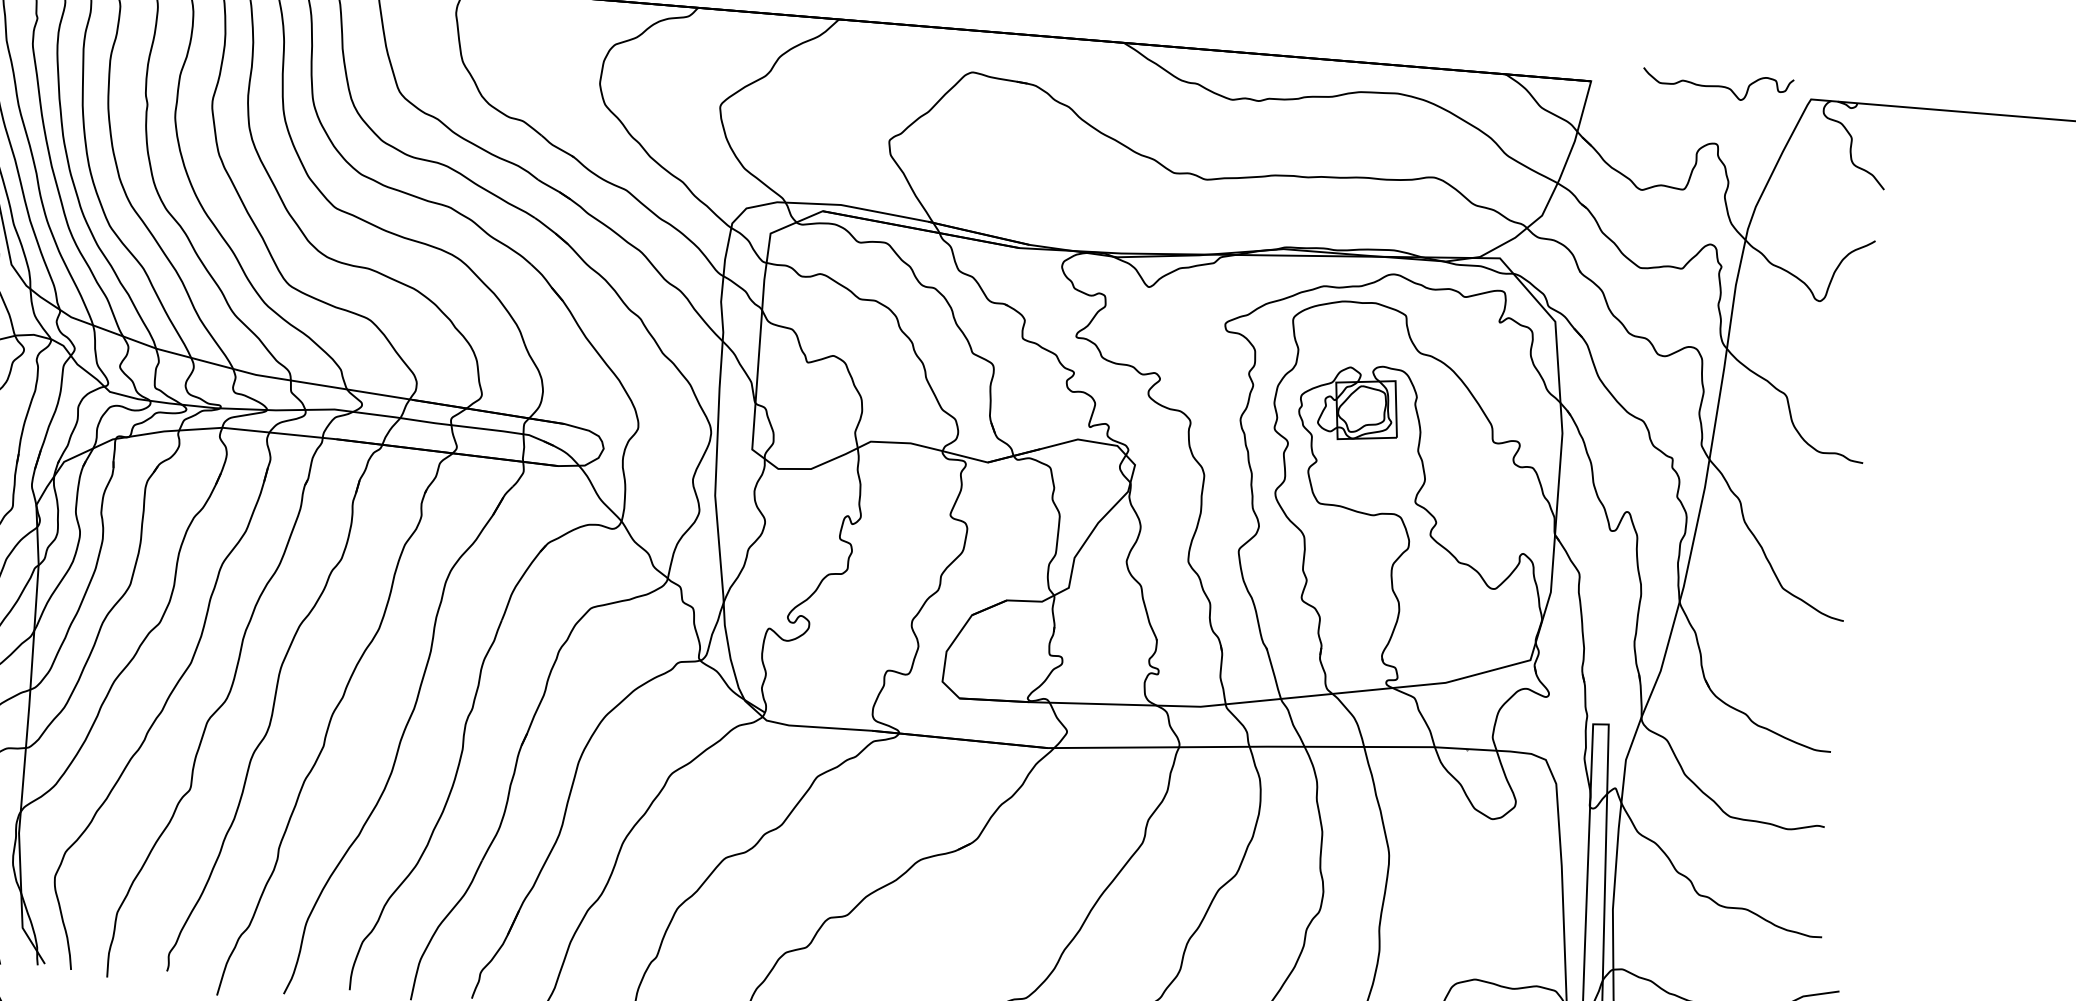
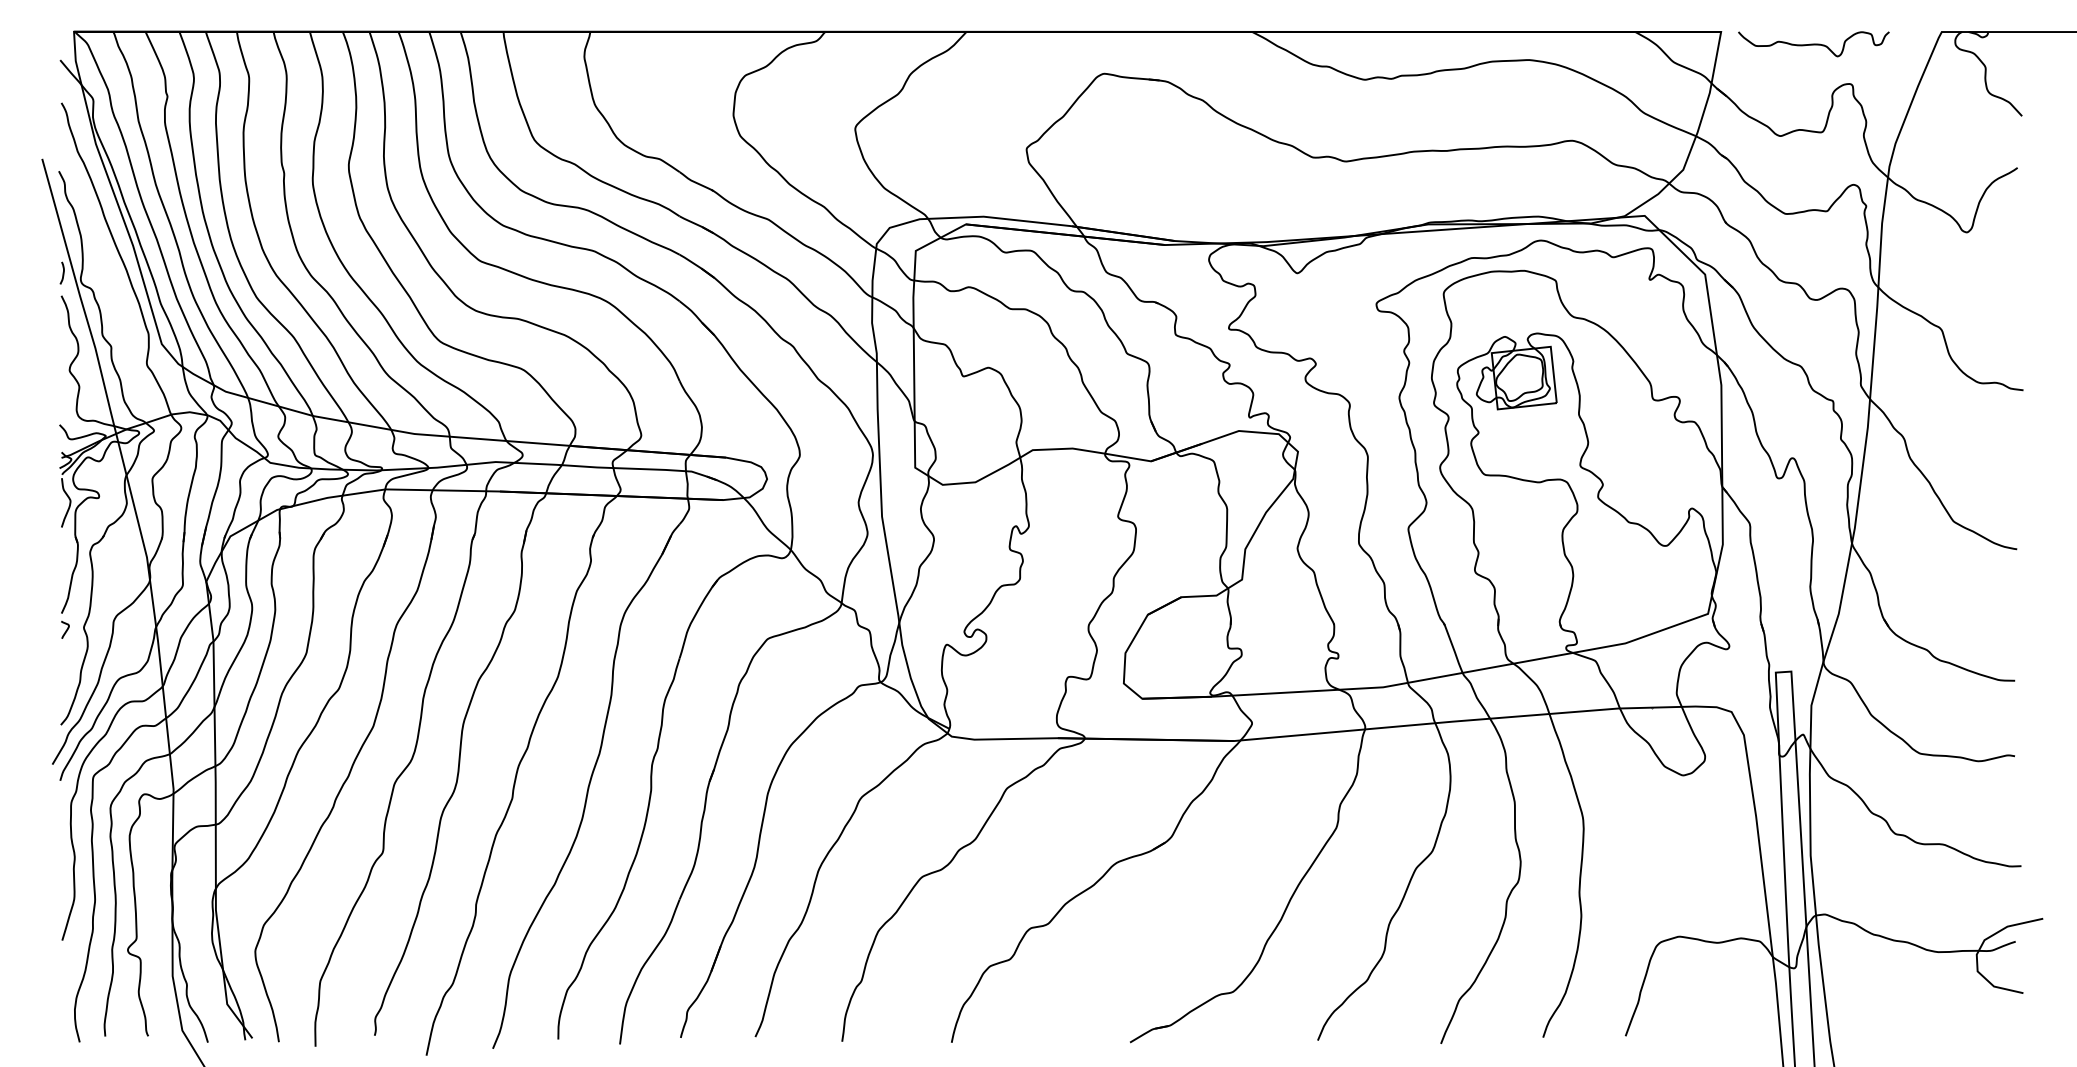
curve: (1717, 86) -> (1813, 44), moved

